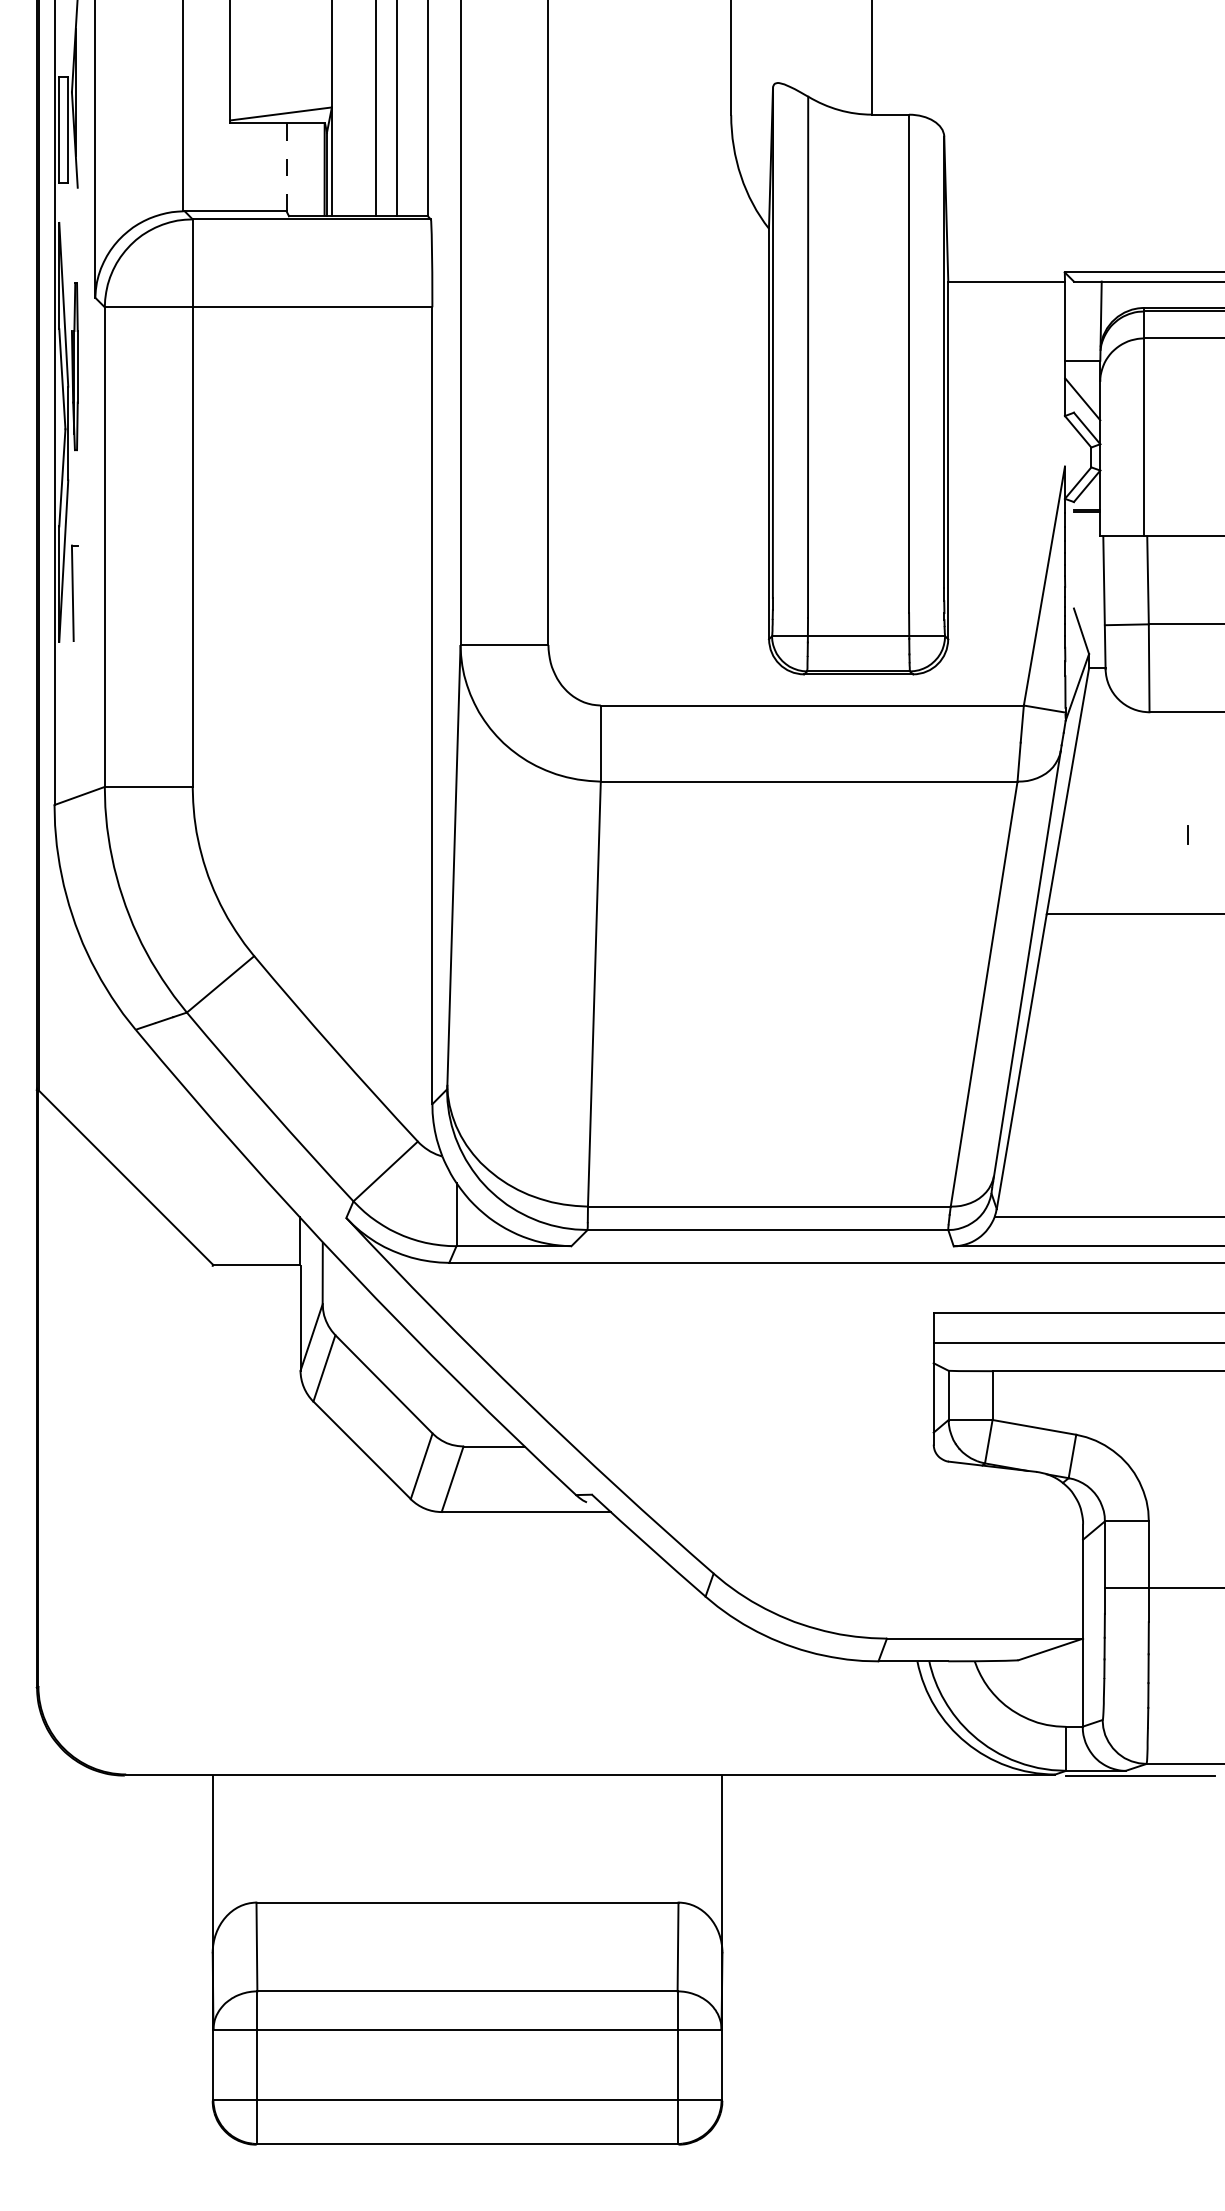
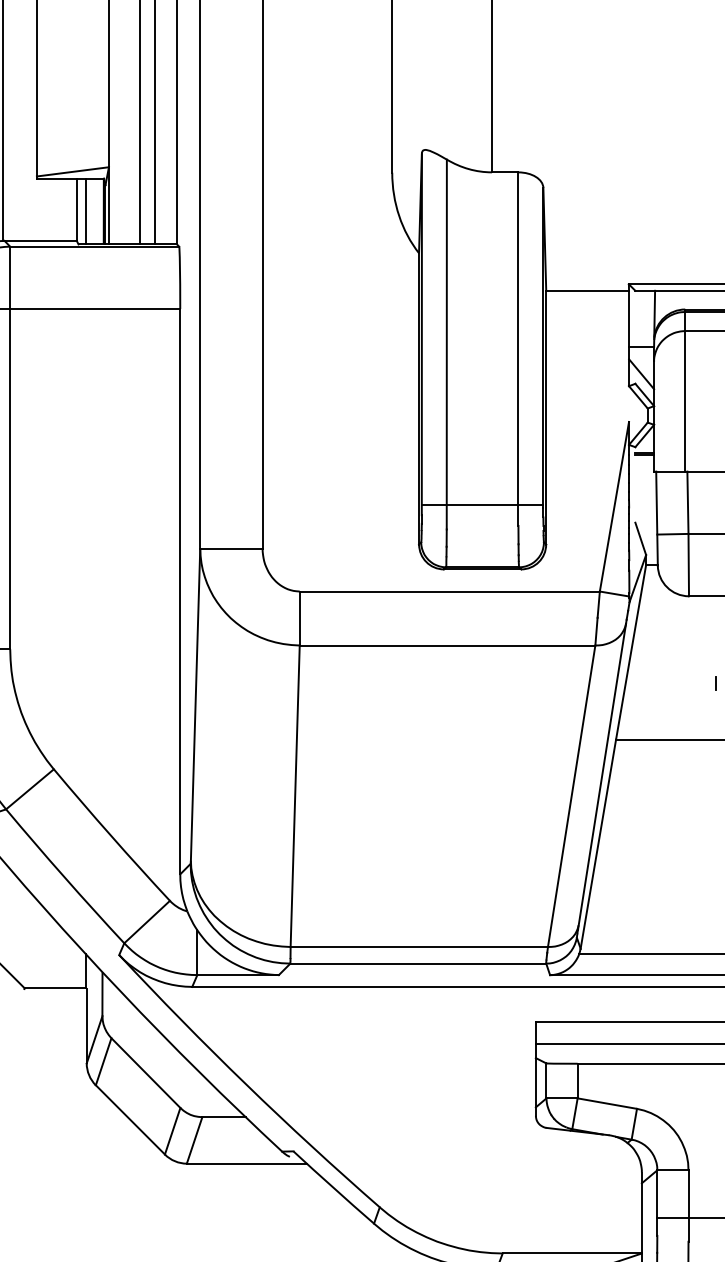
line: (286, 167) -> (76, 209), dashed -> solid
line: (299, 169) -> (85, 211), added
line: (858, 635) -> (482, 504), moved

